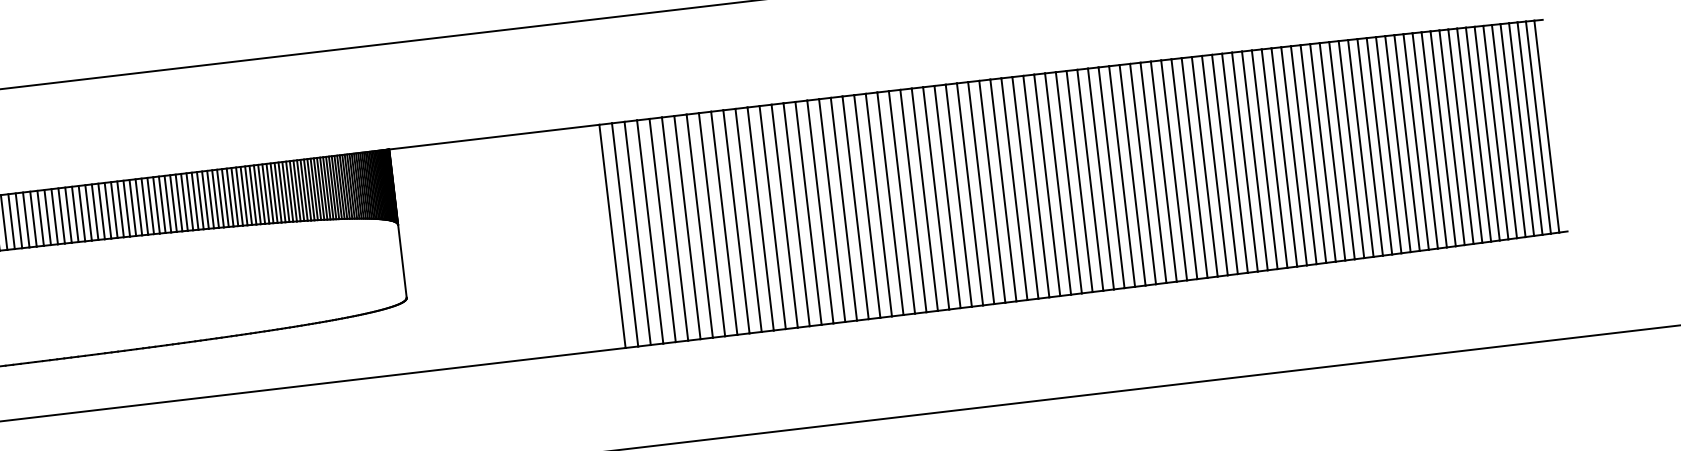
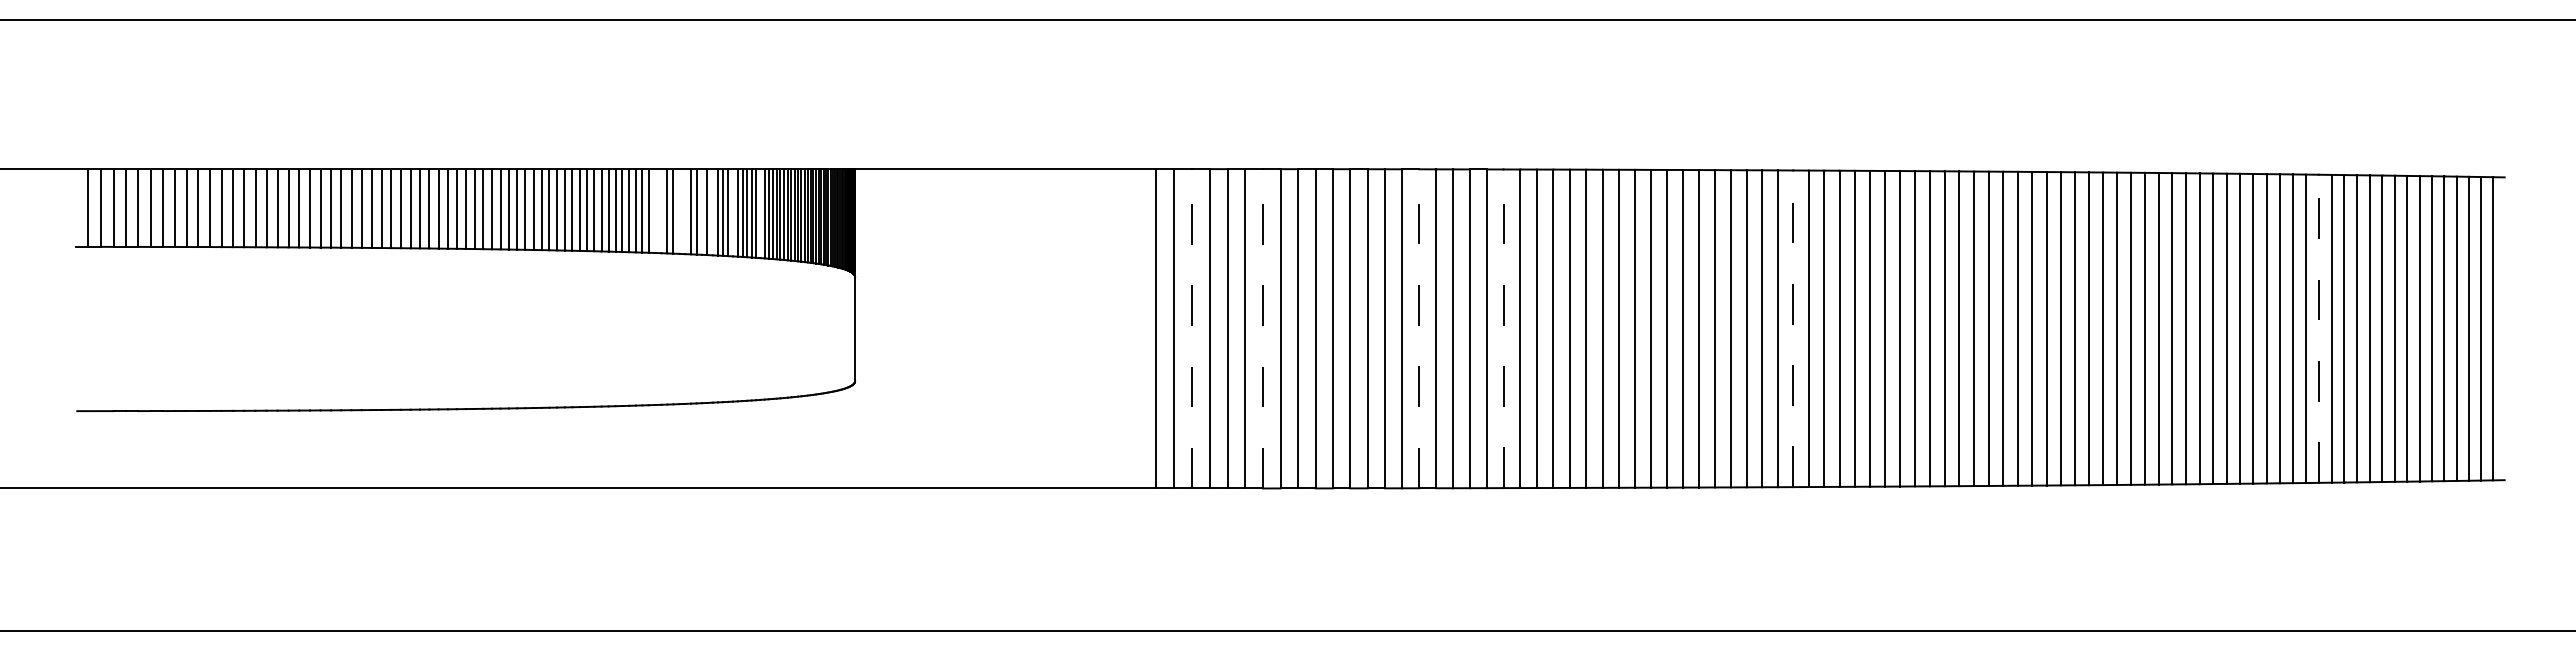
line: (1425, 140) -> (2318, 328), solid -> dashed
line: (1058, 183) -> (1793, 328), solid -> dashed
line: (326, 188) -> (760, 213), removed
line: (307, 189) -> (732, 212), removed
line: (286, 191) -> (702, 211), removed
line: (293, 191) -> (712, 212), removed
line: (270, 193) -> (679, 211), removed
line: (274, 193) -> (685, 211), removed
line: (253, 195) -> (655, 211), removed
line: (257, 195) -> (661, 211), removed
line: (855, 207) -> (1503, 328), solid -> dashed
line: (796, 214) -> (1419, 328), solid -> dashed
line: (687, 227) -> (1262, 328), solid -> dashed
line: (637, 233) -> (1191, 328), solid -> dashed

